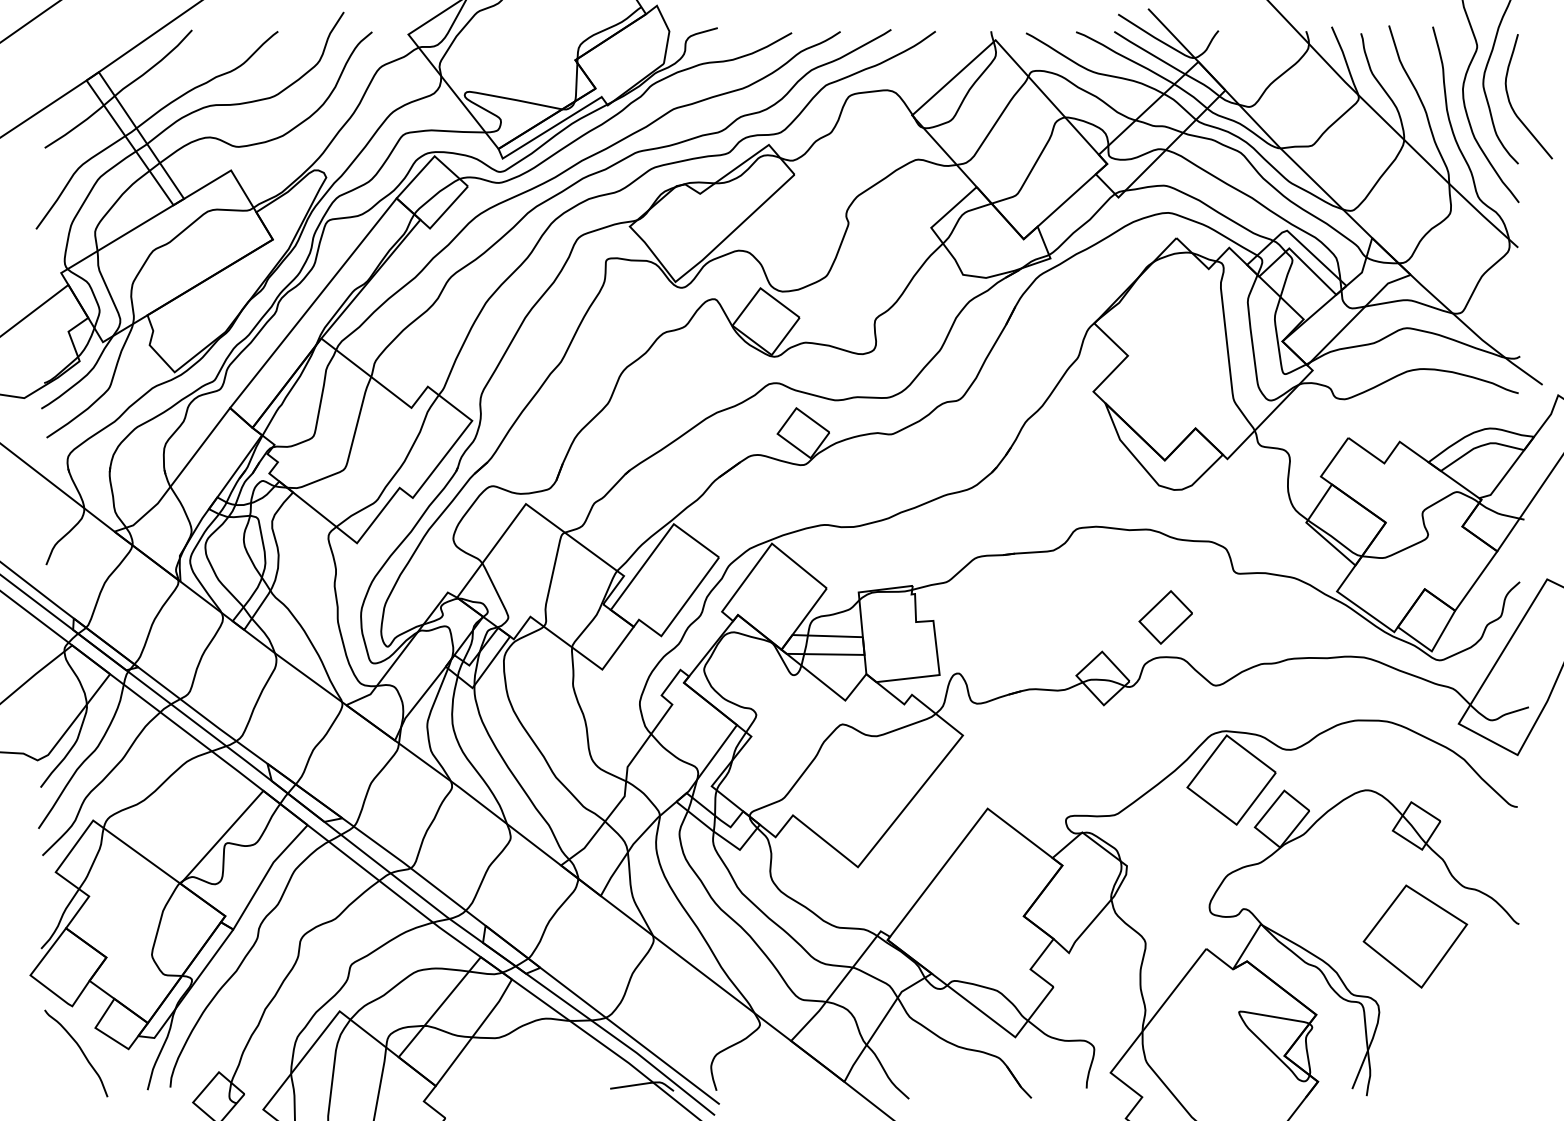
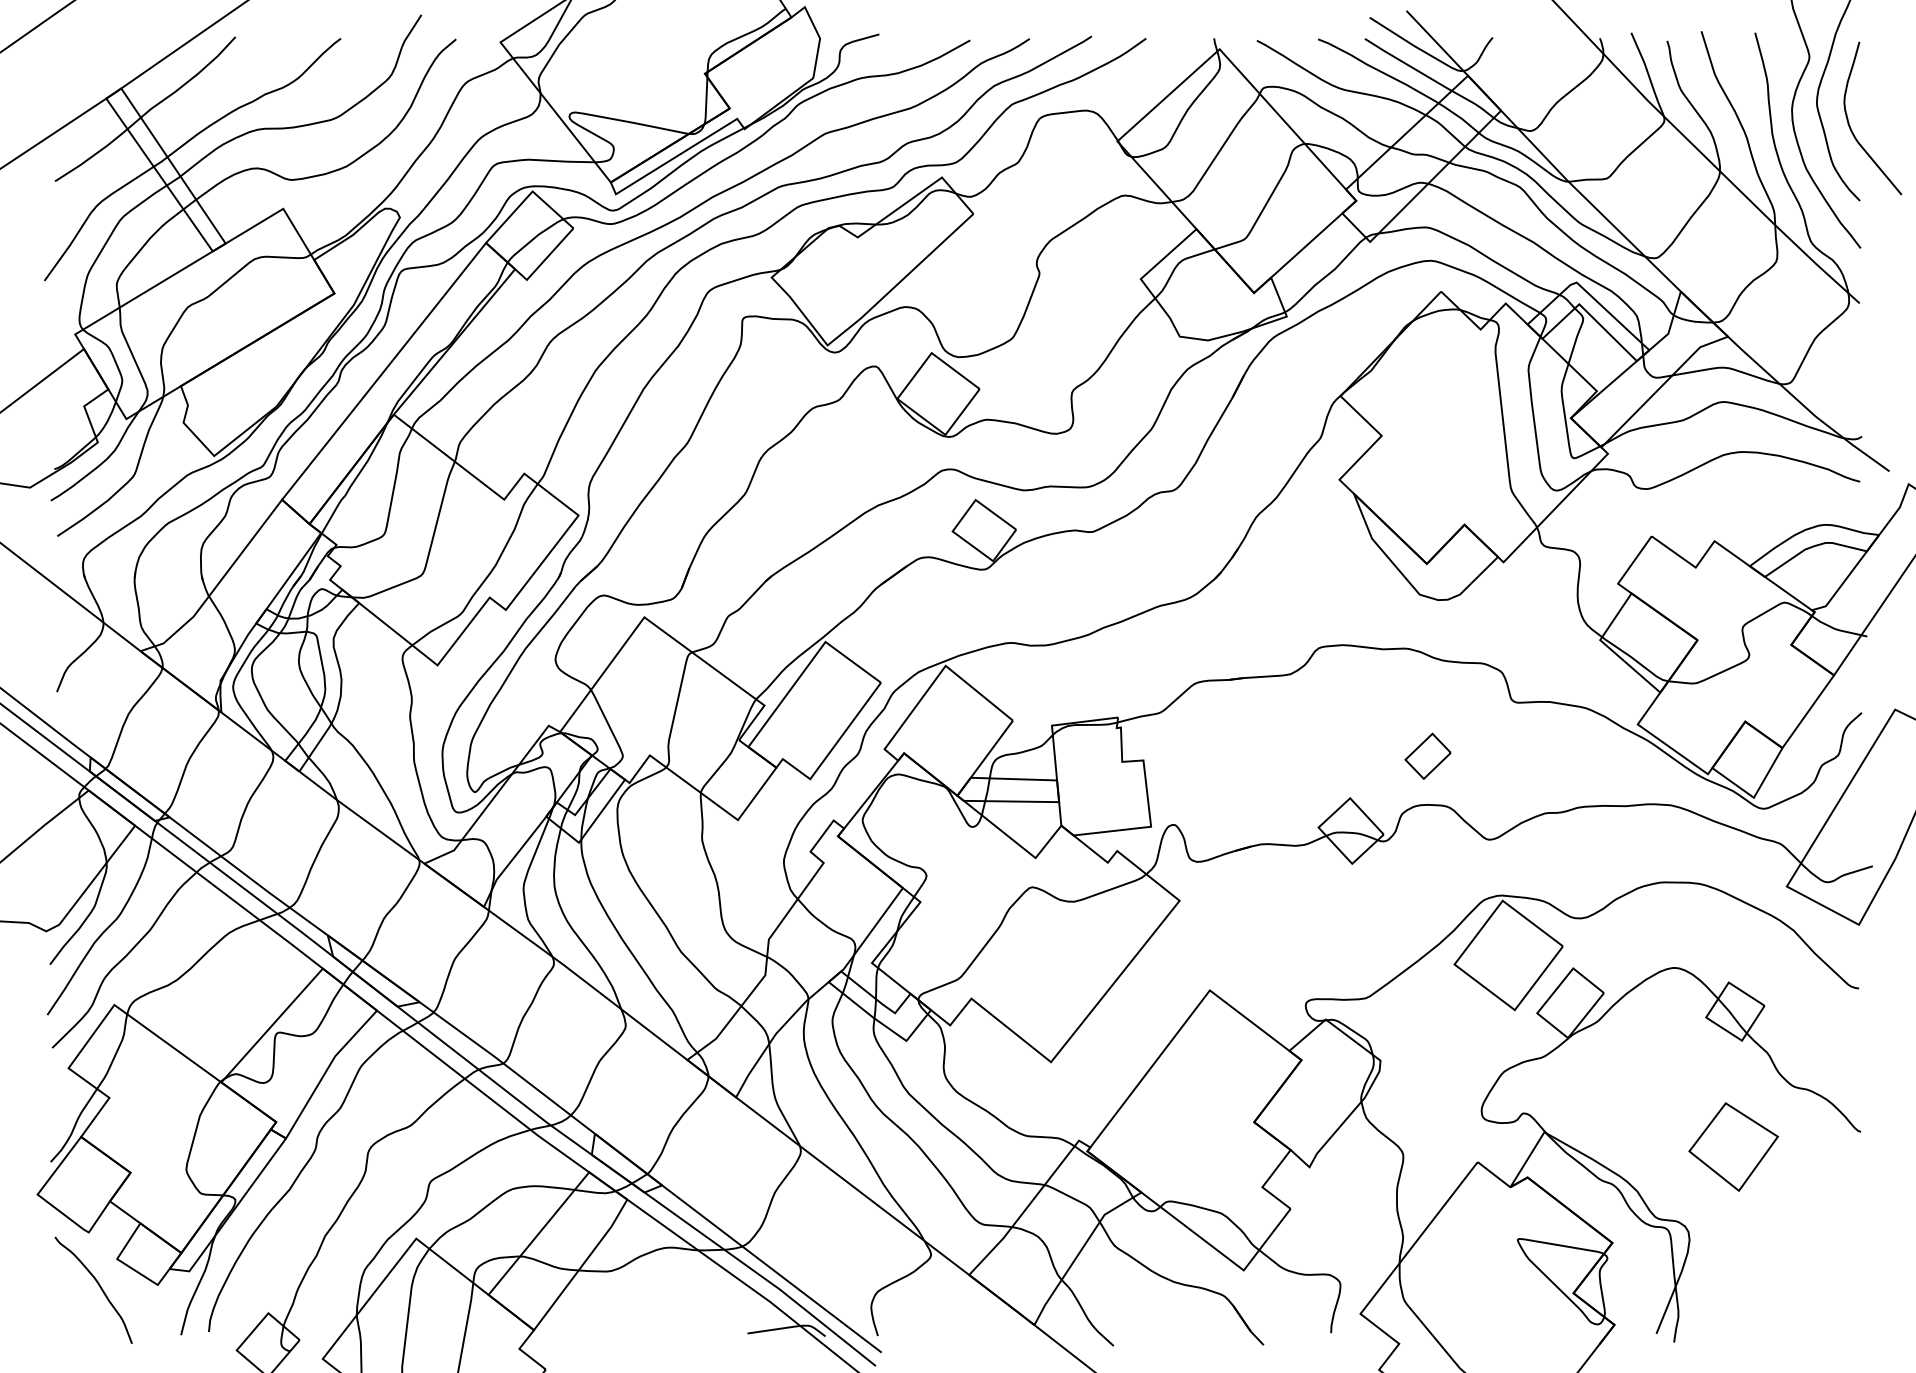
part: (1165, 617) -> (1427, 756), size x0.7
part: (1415, 936) -> (1733, 1146), size x0.7

